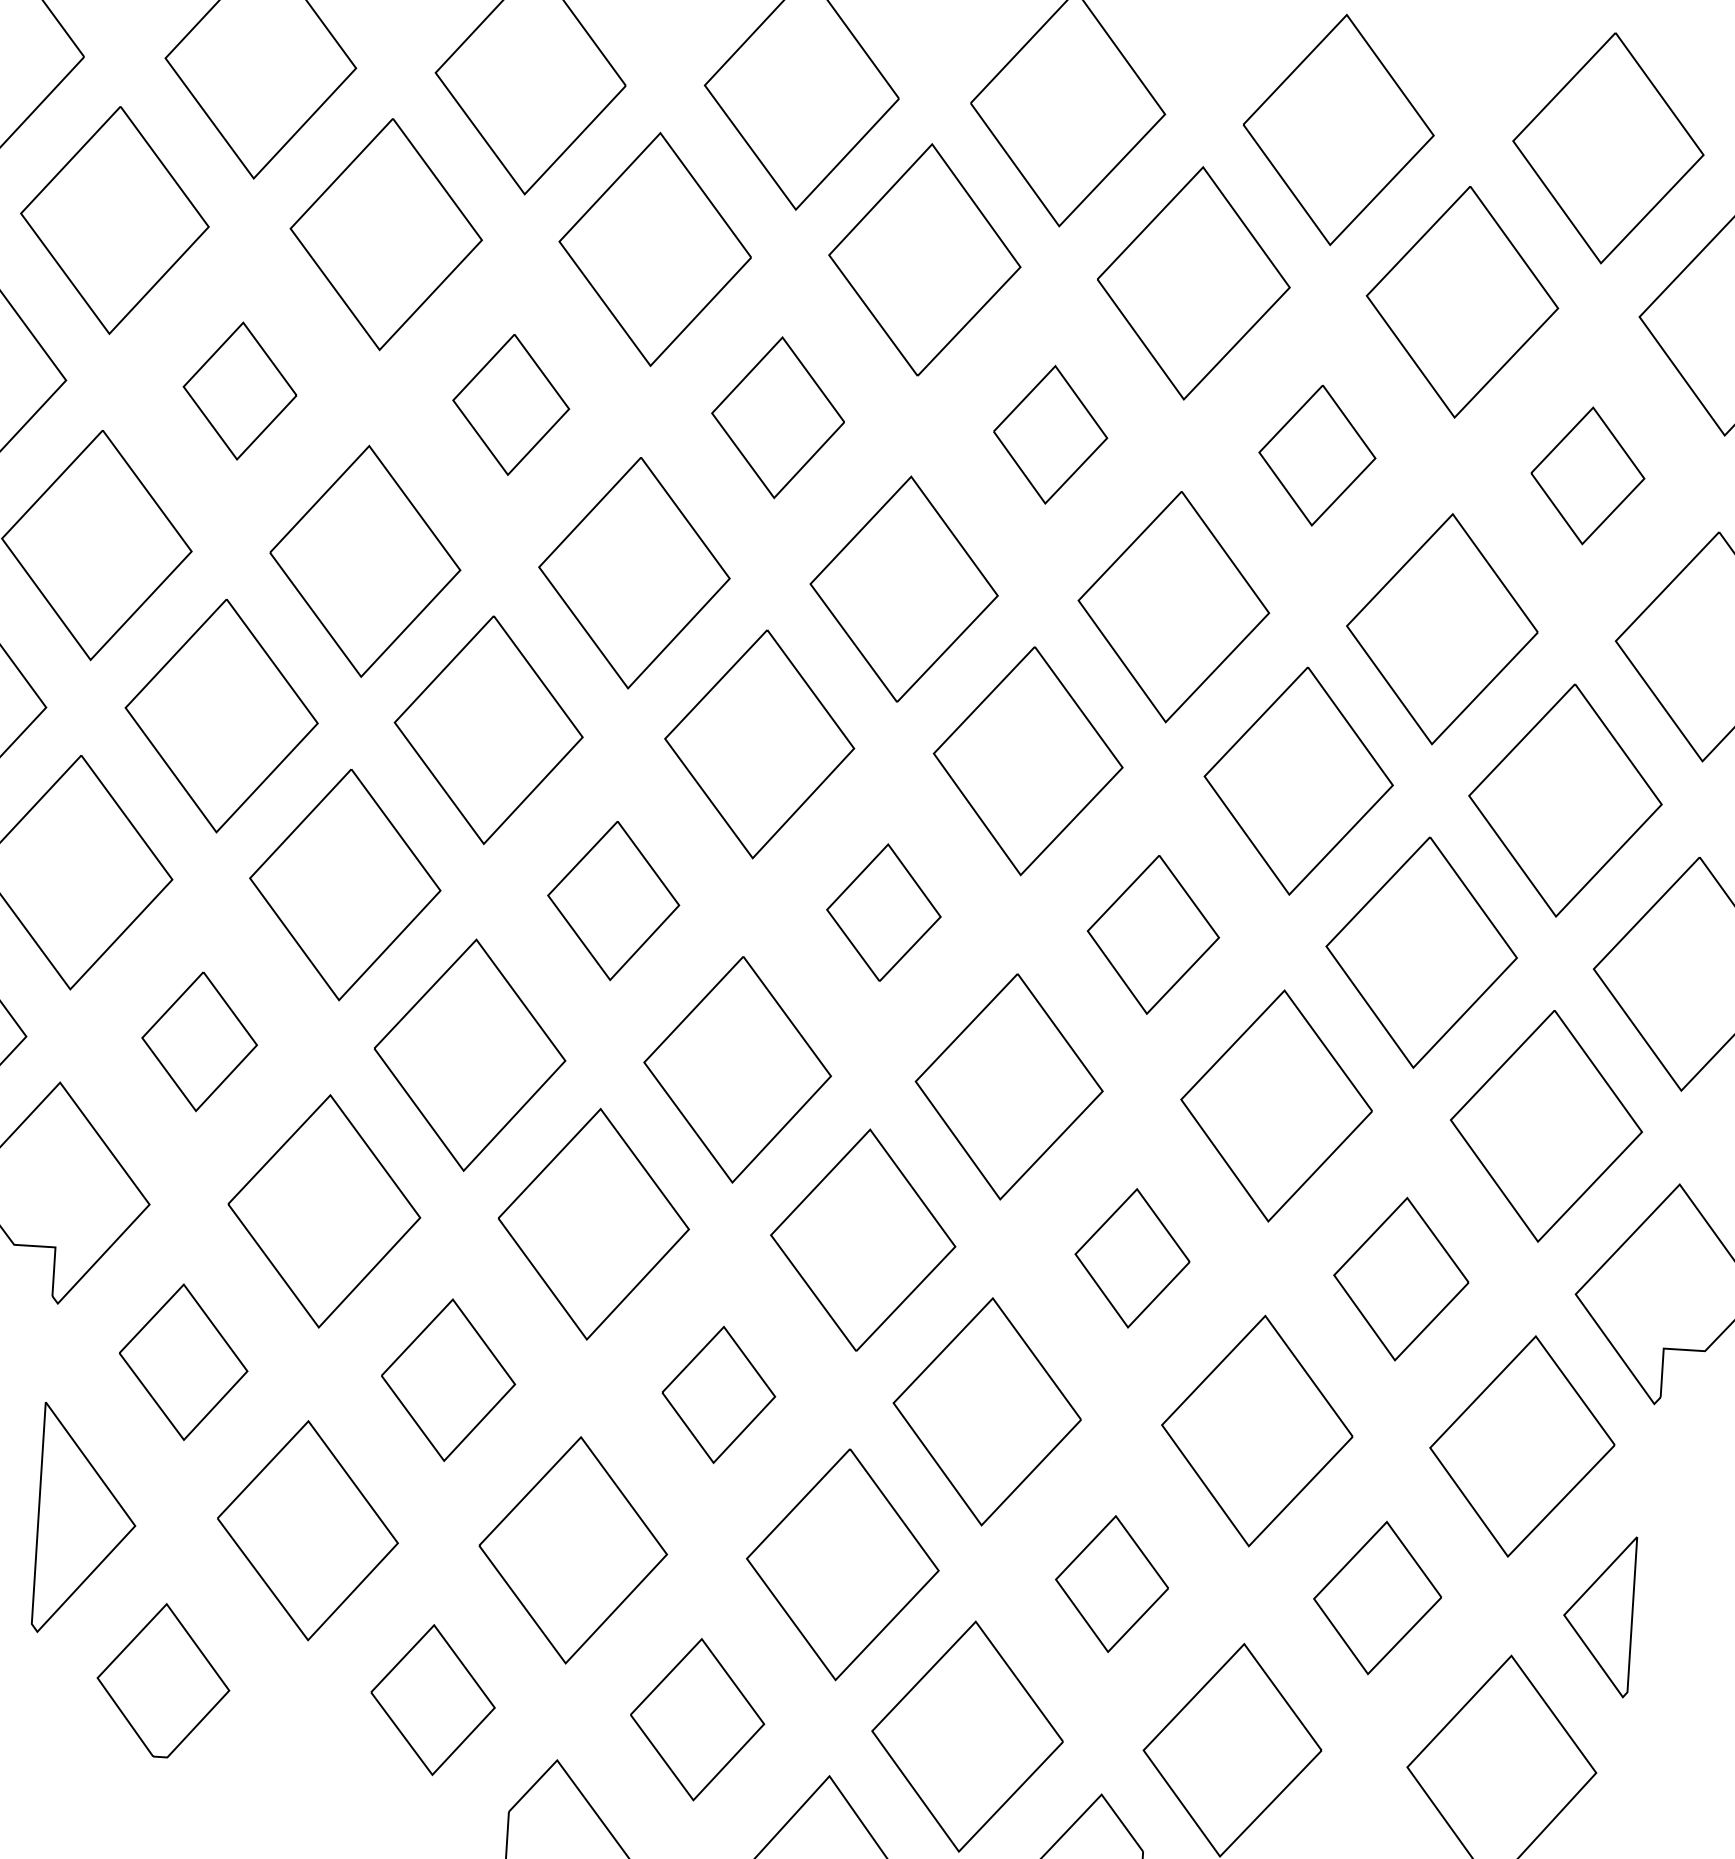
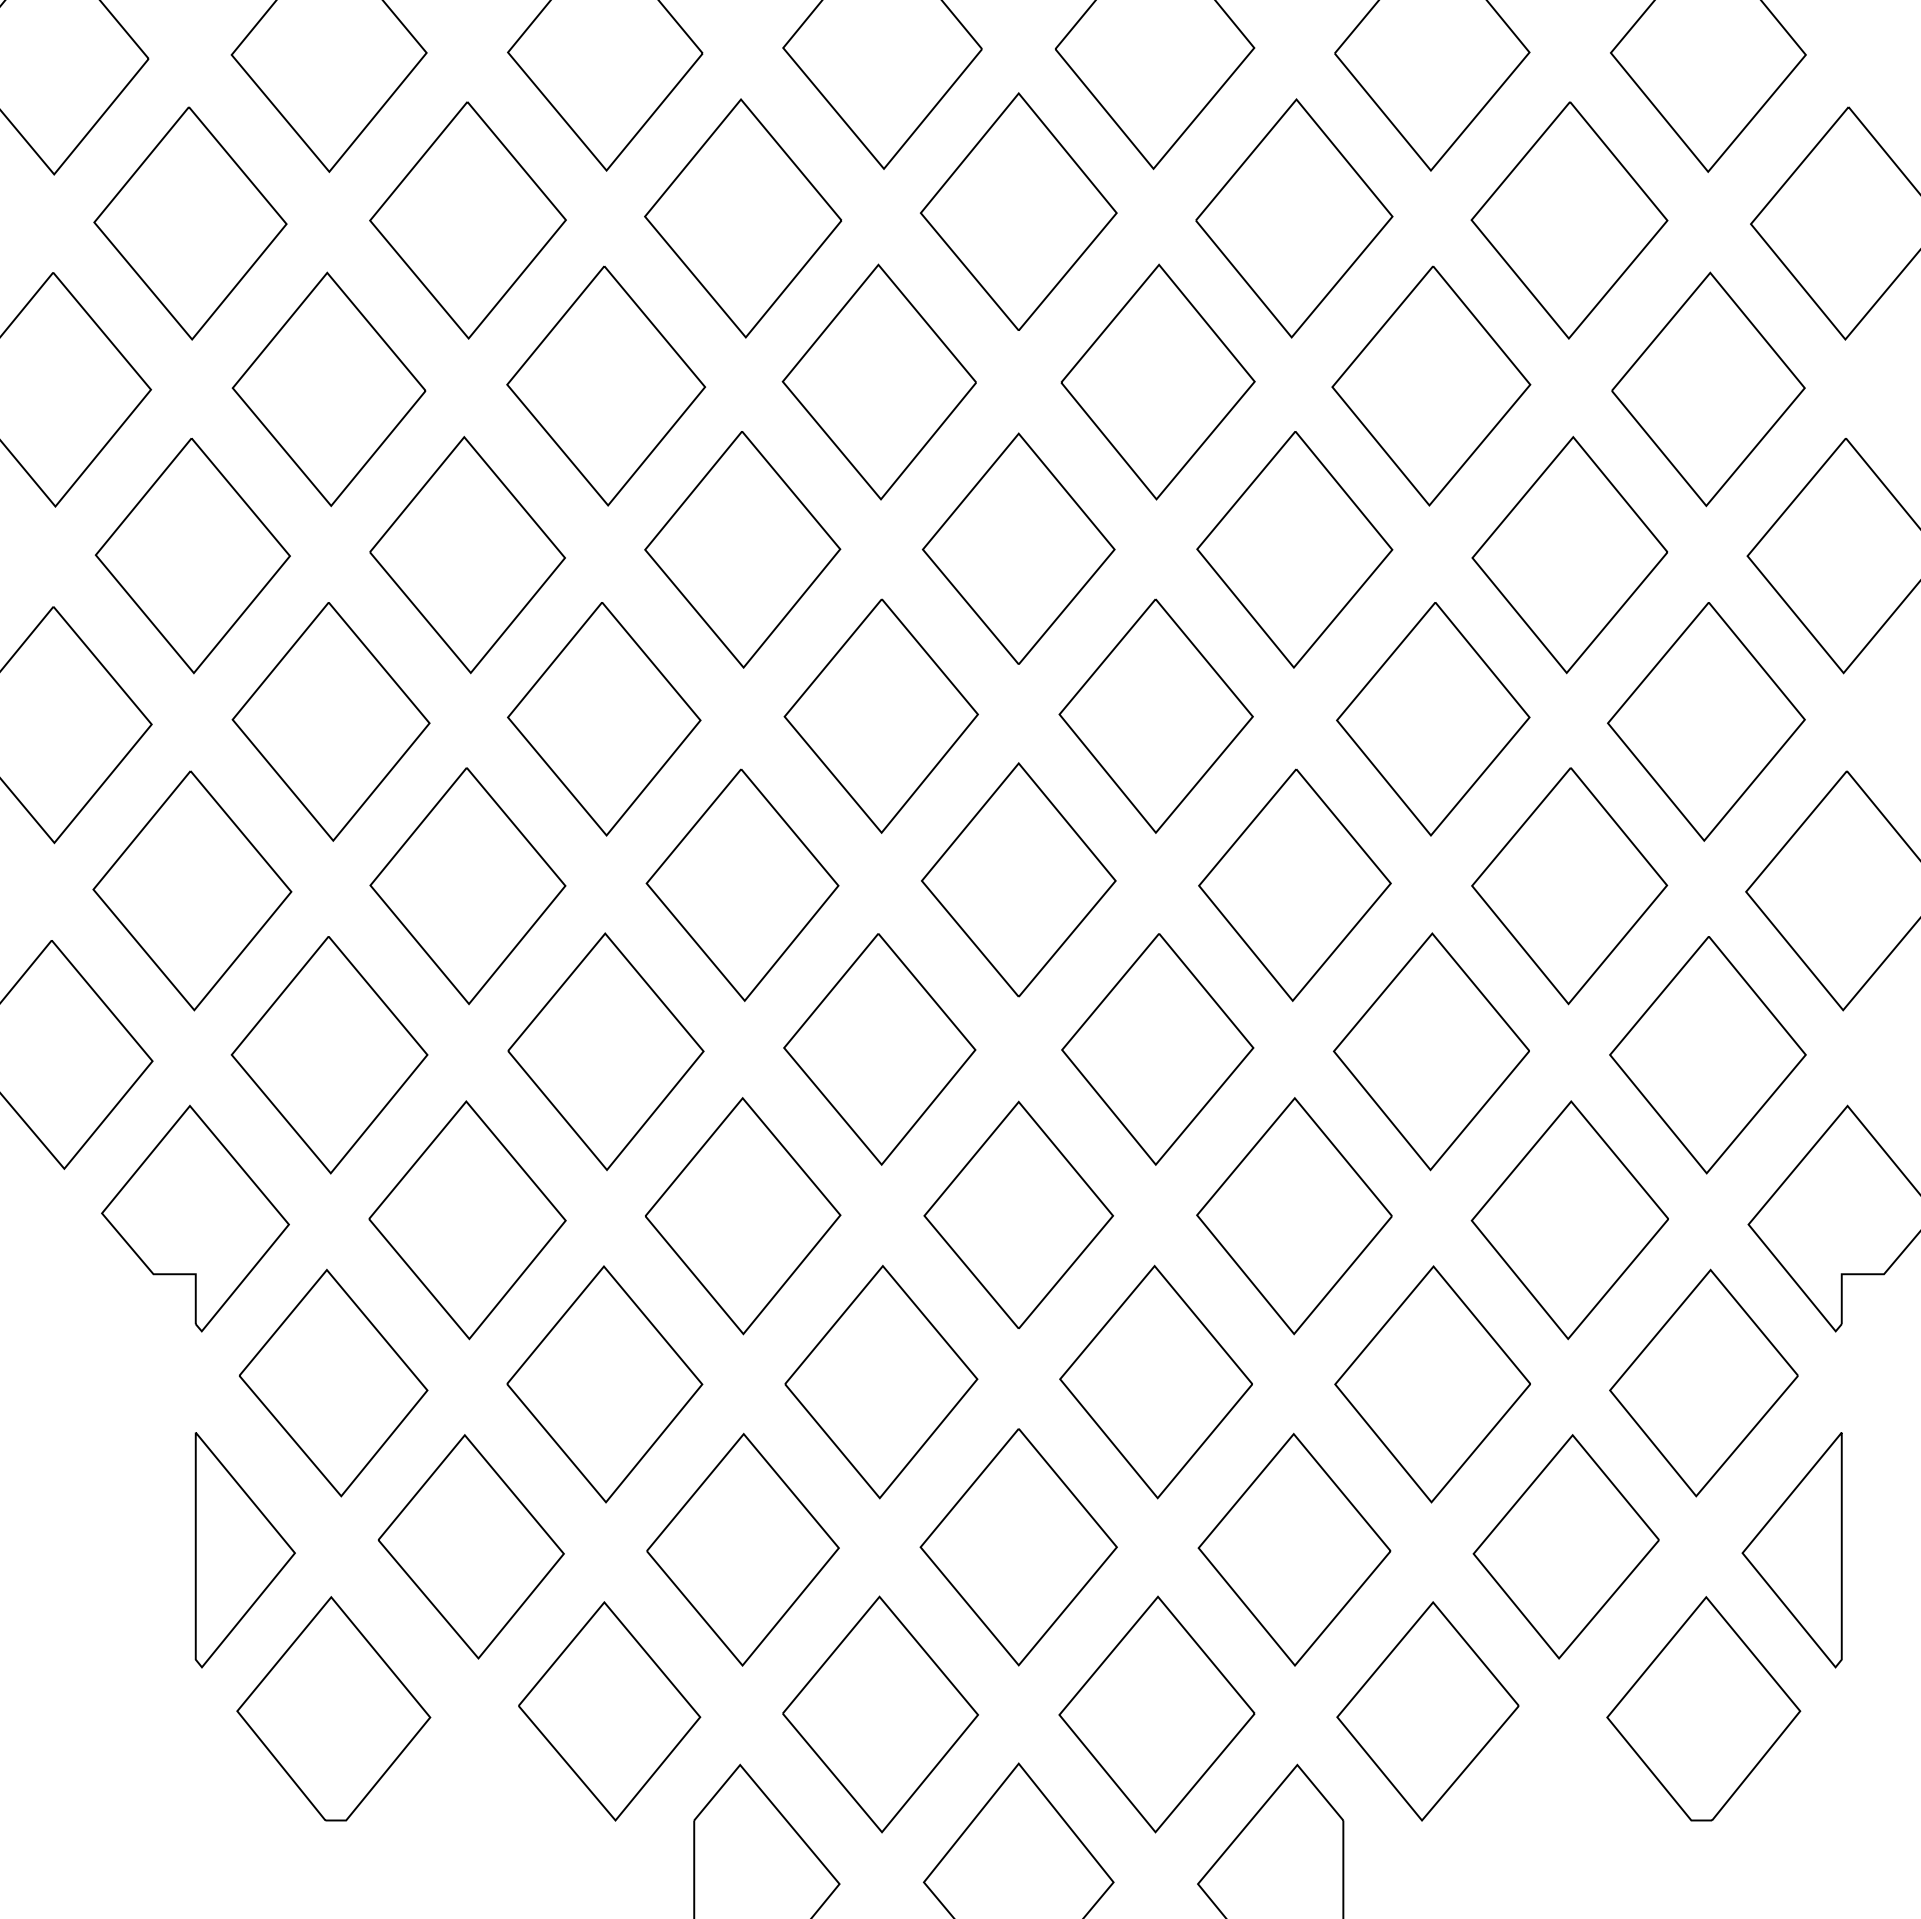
part: (239, 391) -> (328, 389), size x1.67
part: (511, 404) -> (606, 385), size x1.67
part: (777, 417) -> (878, 381), size x1.43
part: (1050, 434) -> (1157, 381), size x1.67
part: (1317, 455) -> (1431, 385), size x1.67
part: (1587, 475) -> (1708, 389), size x1.67
part: (613, 900) -> (742, 884), size x1.43
part: (883, 912) -> (1018, 879), size x1.67
part: (1152, 934) -> (1294, 884), size x1.43
part: (199, 1041) -> (329, 1055), size x1.67
part: (1132, 1258) -> (1294, 1216), size x1.67
part: (1401, 1279) -> (1569, 1220), size x1.43
part: (183, 1361) -> (333, 1382), size x1.43
part: (448, 1380) -> (604, 1384), size x1.43
part: (718, 1394) -> (881, 1381), size x1.67
part: (1112, 1583) -> (1294, 1549), size x1.67
part: (1377, 1597) -> (1565, 1546), size x1.43
part: (1597, 1615) -> (1791, 1550), size x1.43
part: (163, 1680) -> (333, 1708), size x1.43
part: (432, 1700) -> (609, 1711), size x1.43
part: (697, 1719) -> (880, 1714), size x1.43

